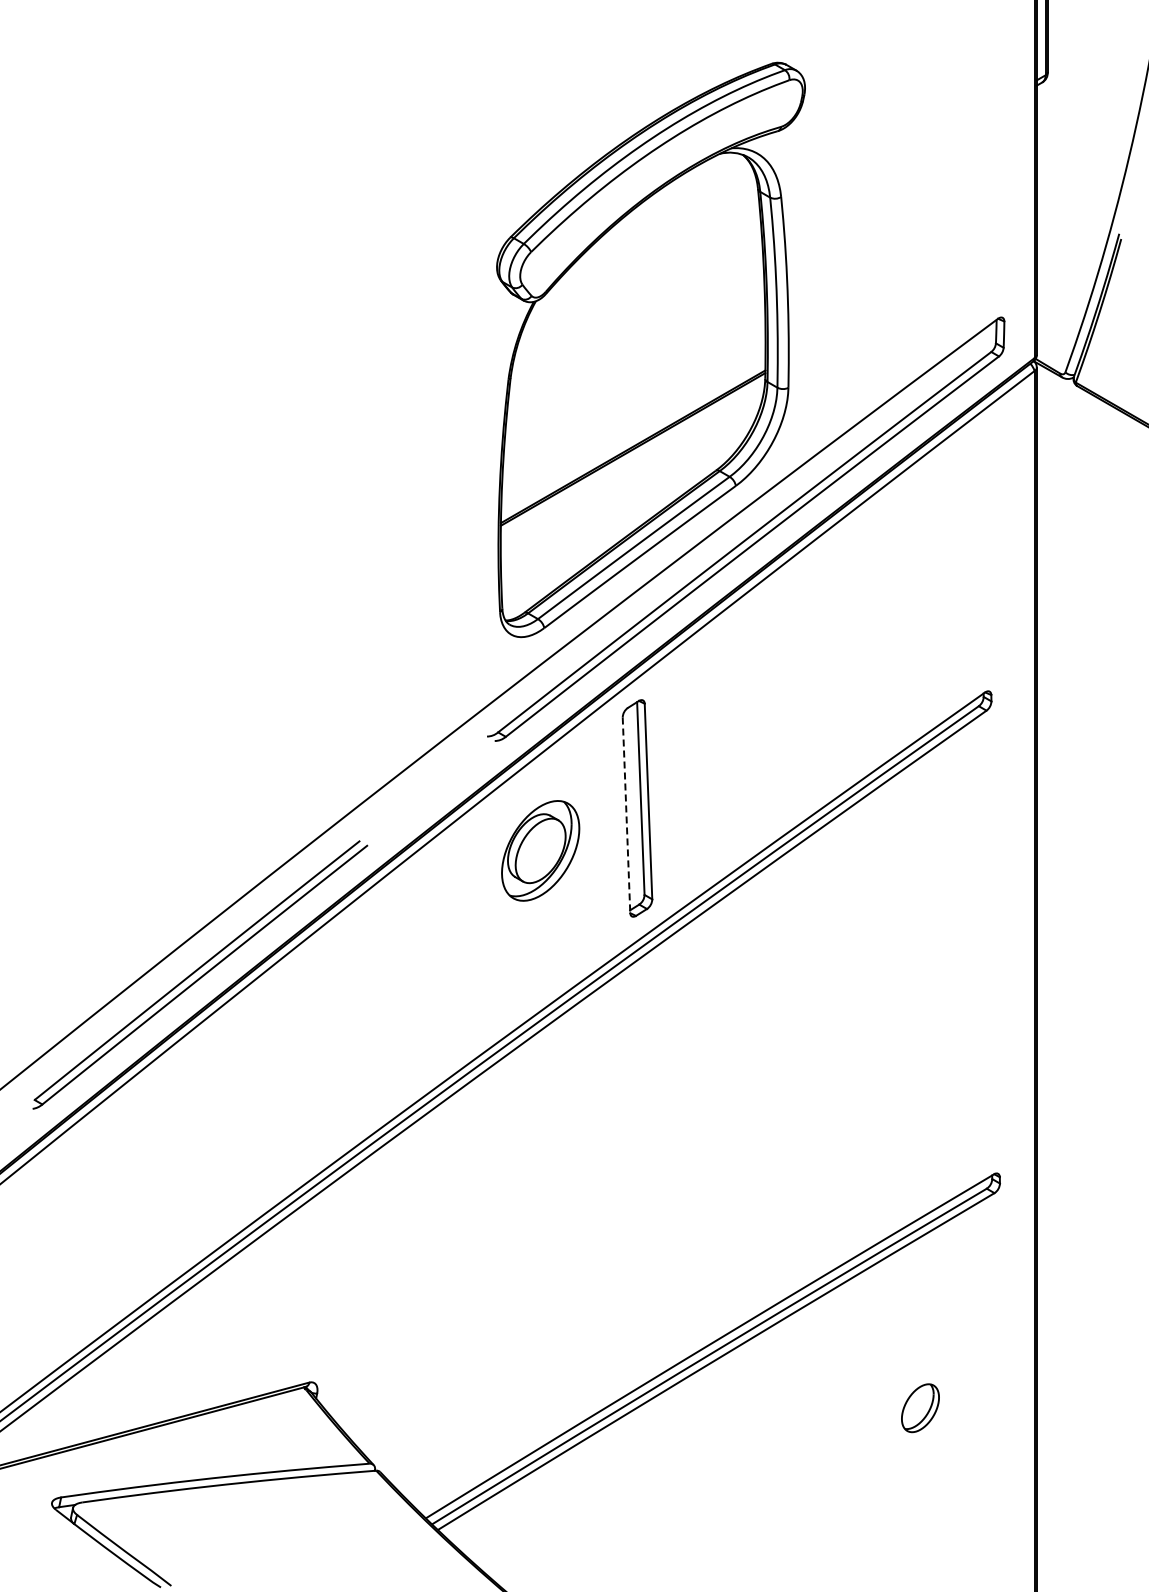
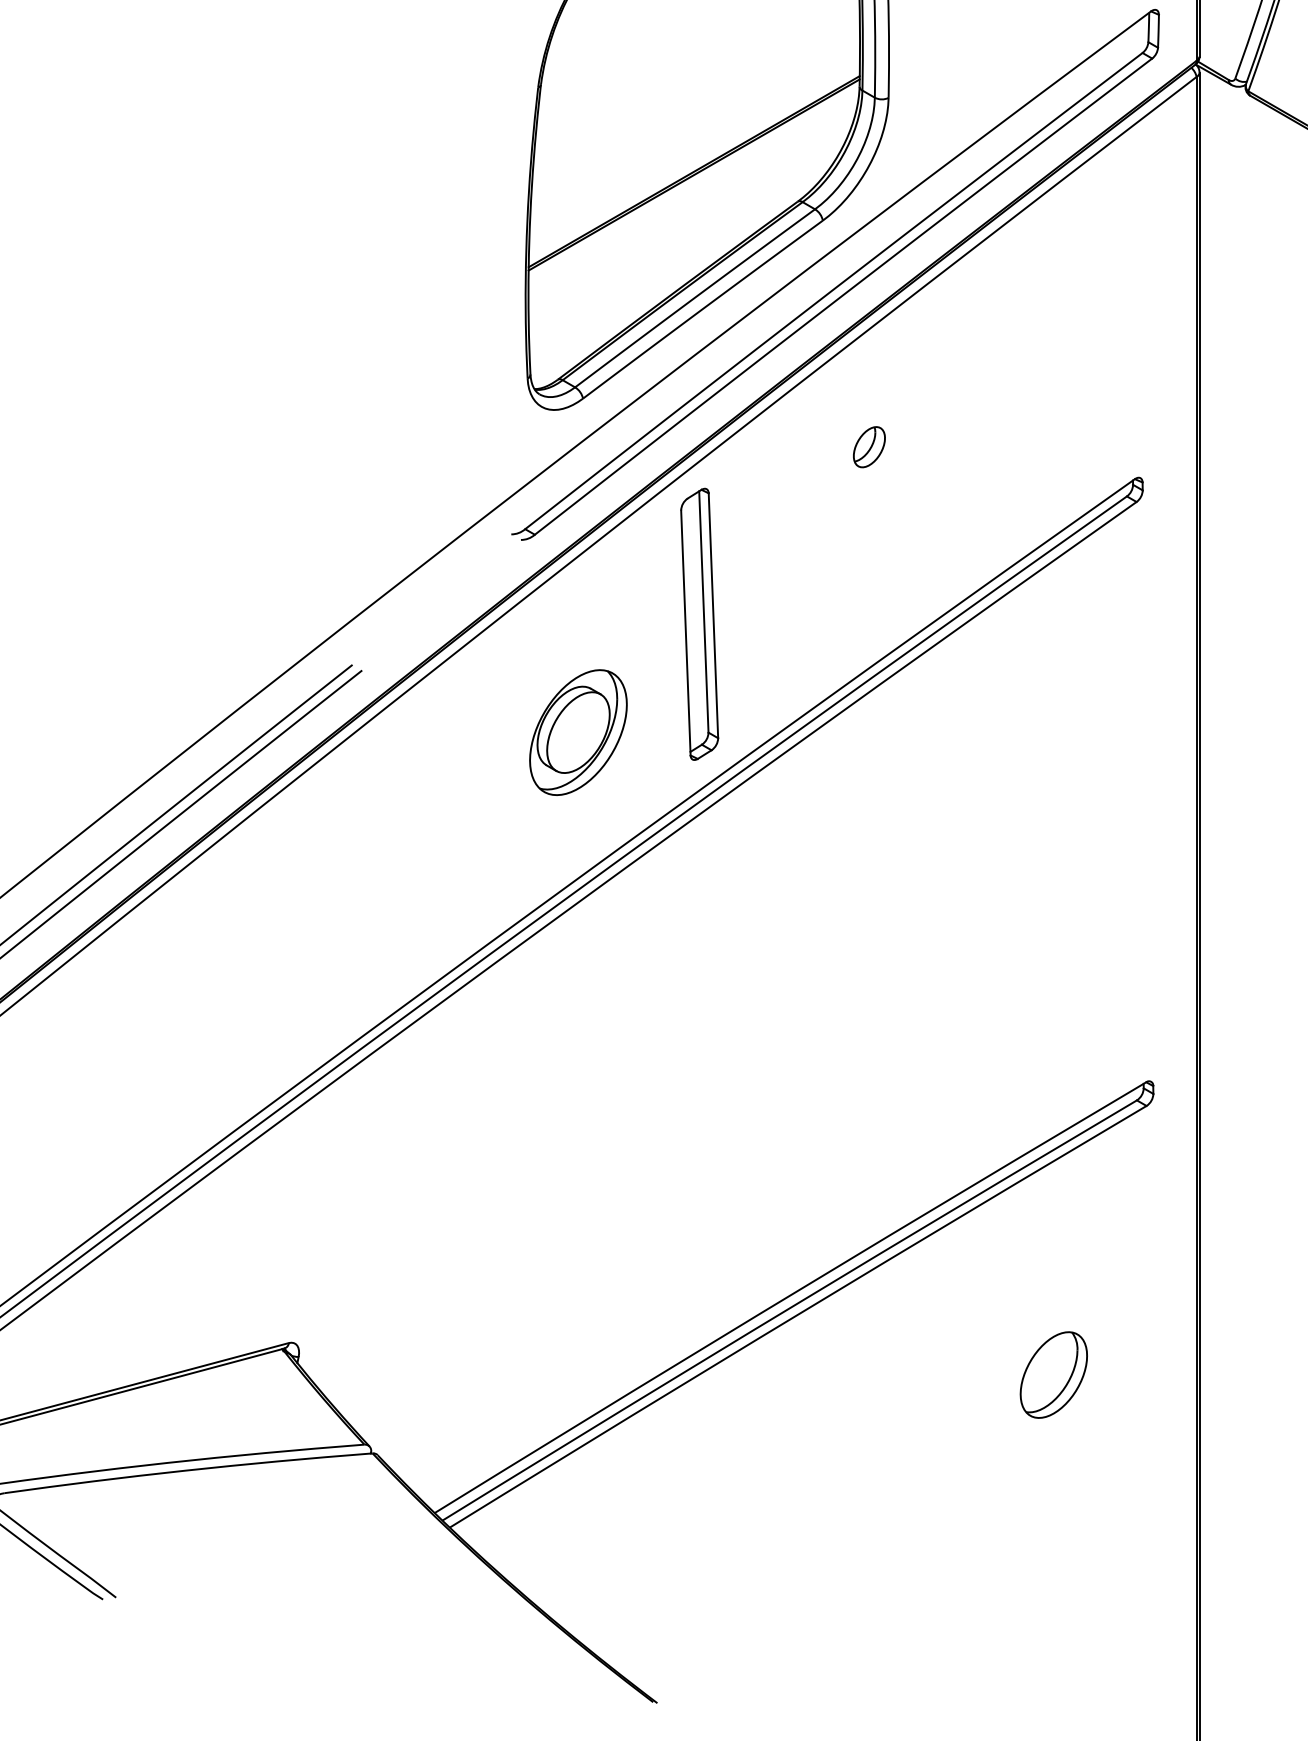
part: (772, 666) -> (868, 446), added
line: (626, 815) -> (685, 633), dashed -> solid
part: (540, 850) -> (578, 732), moved
part: (920, 1408) -> (1053, 1375), size x1.43

